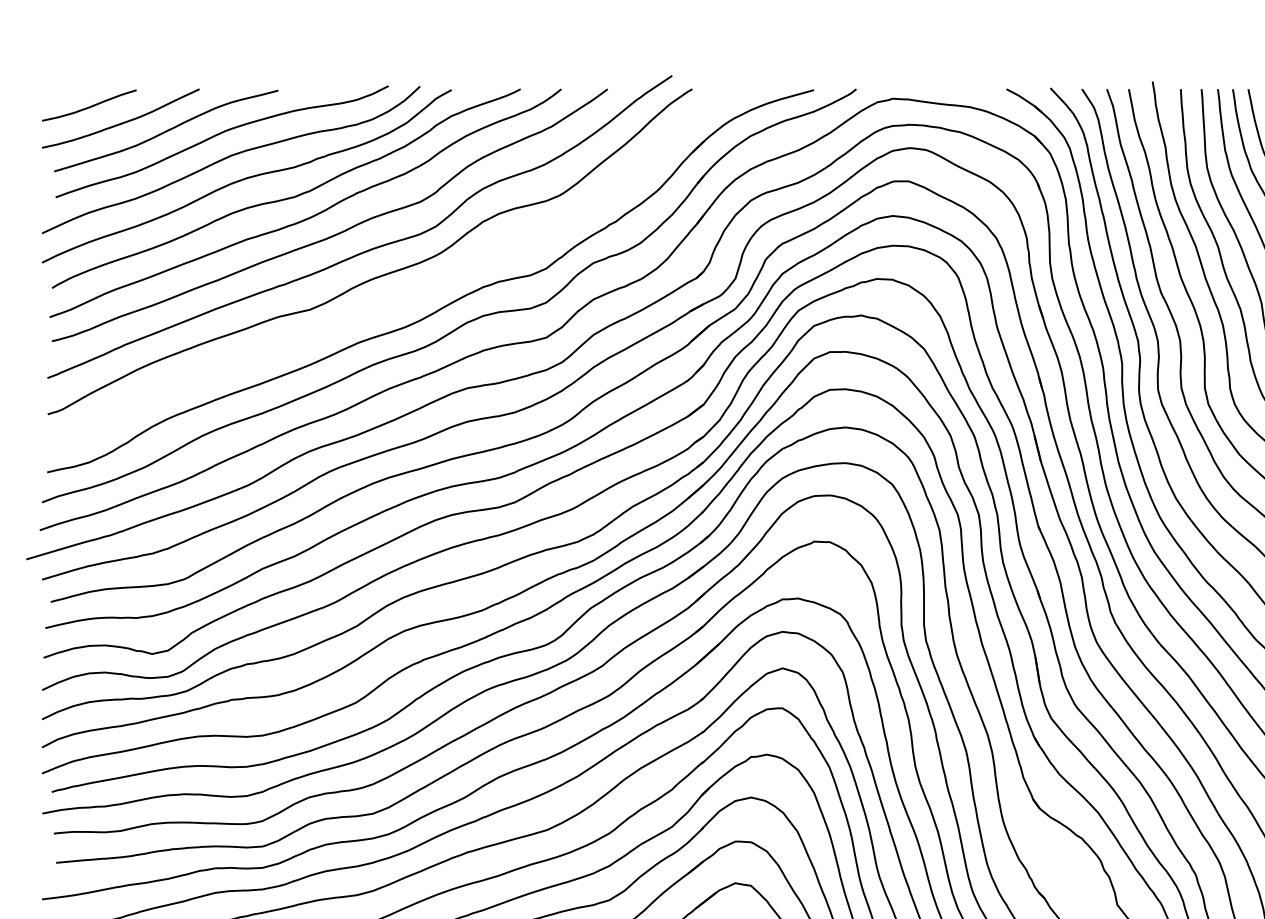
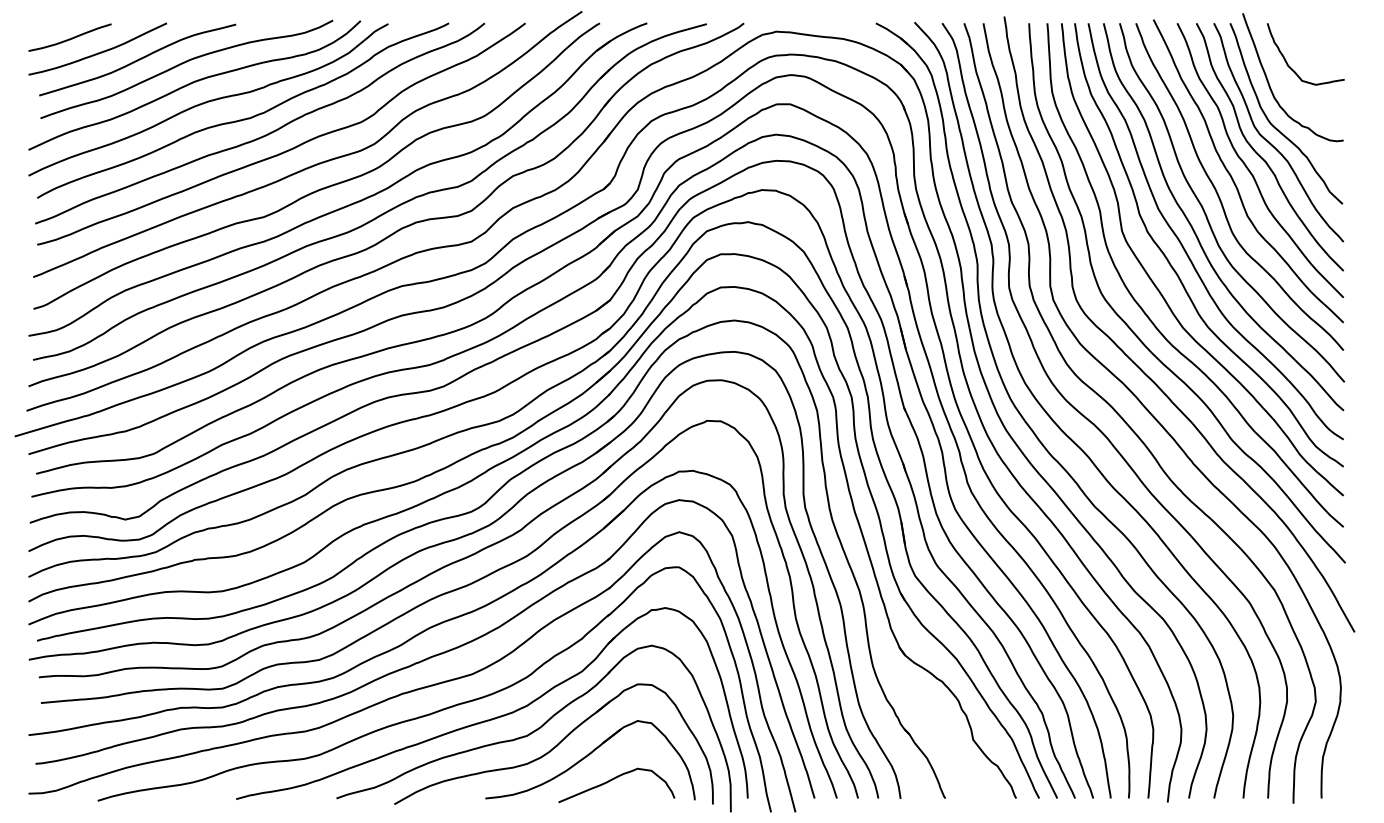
part: (402, 296) -> (345, 205), added

